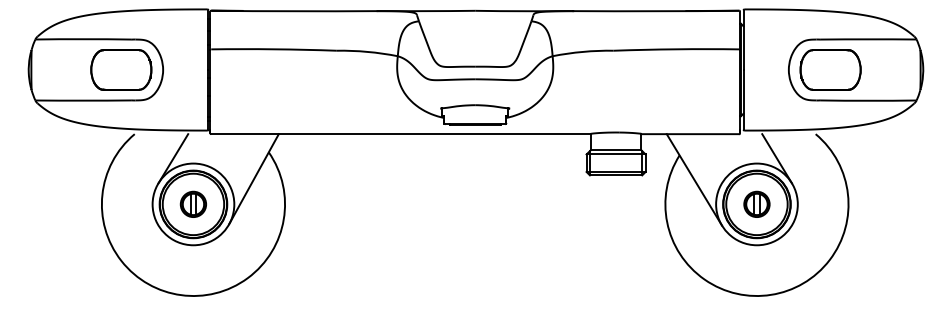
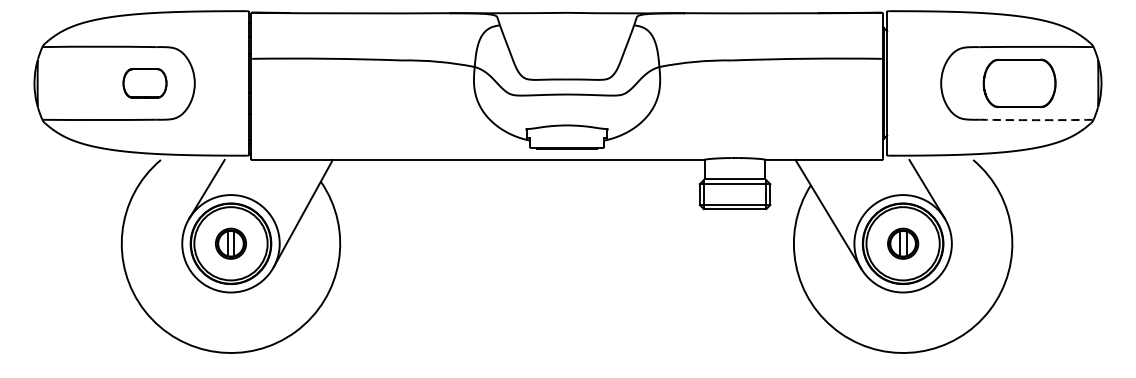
part: (121, 69) -> (145, 82), size x0.6
part: (830, 69) -> (1019, 82), moved
arc: (868, 100) -> (1036, 119), solid -> dashed

